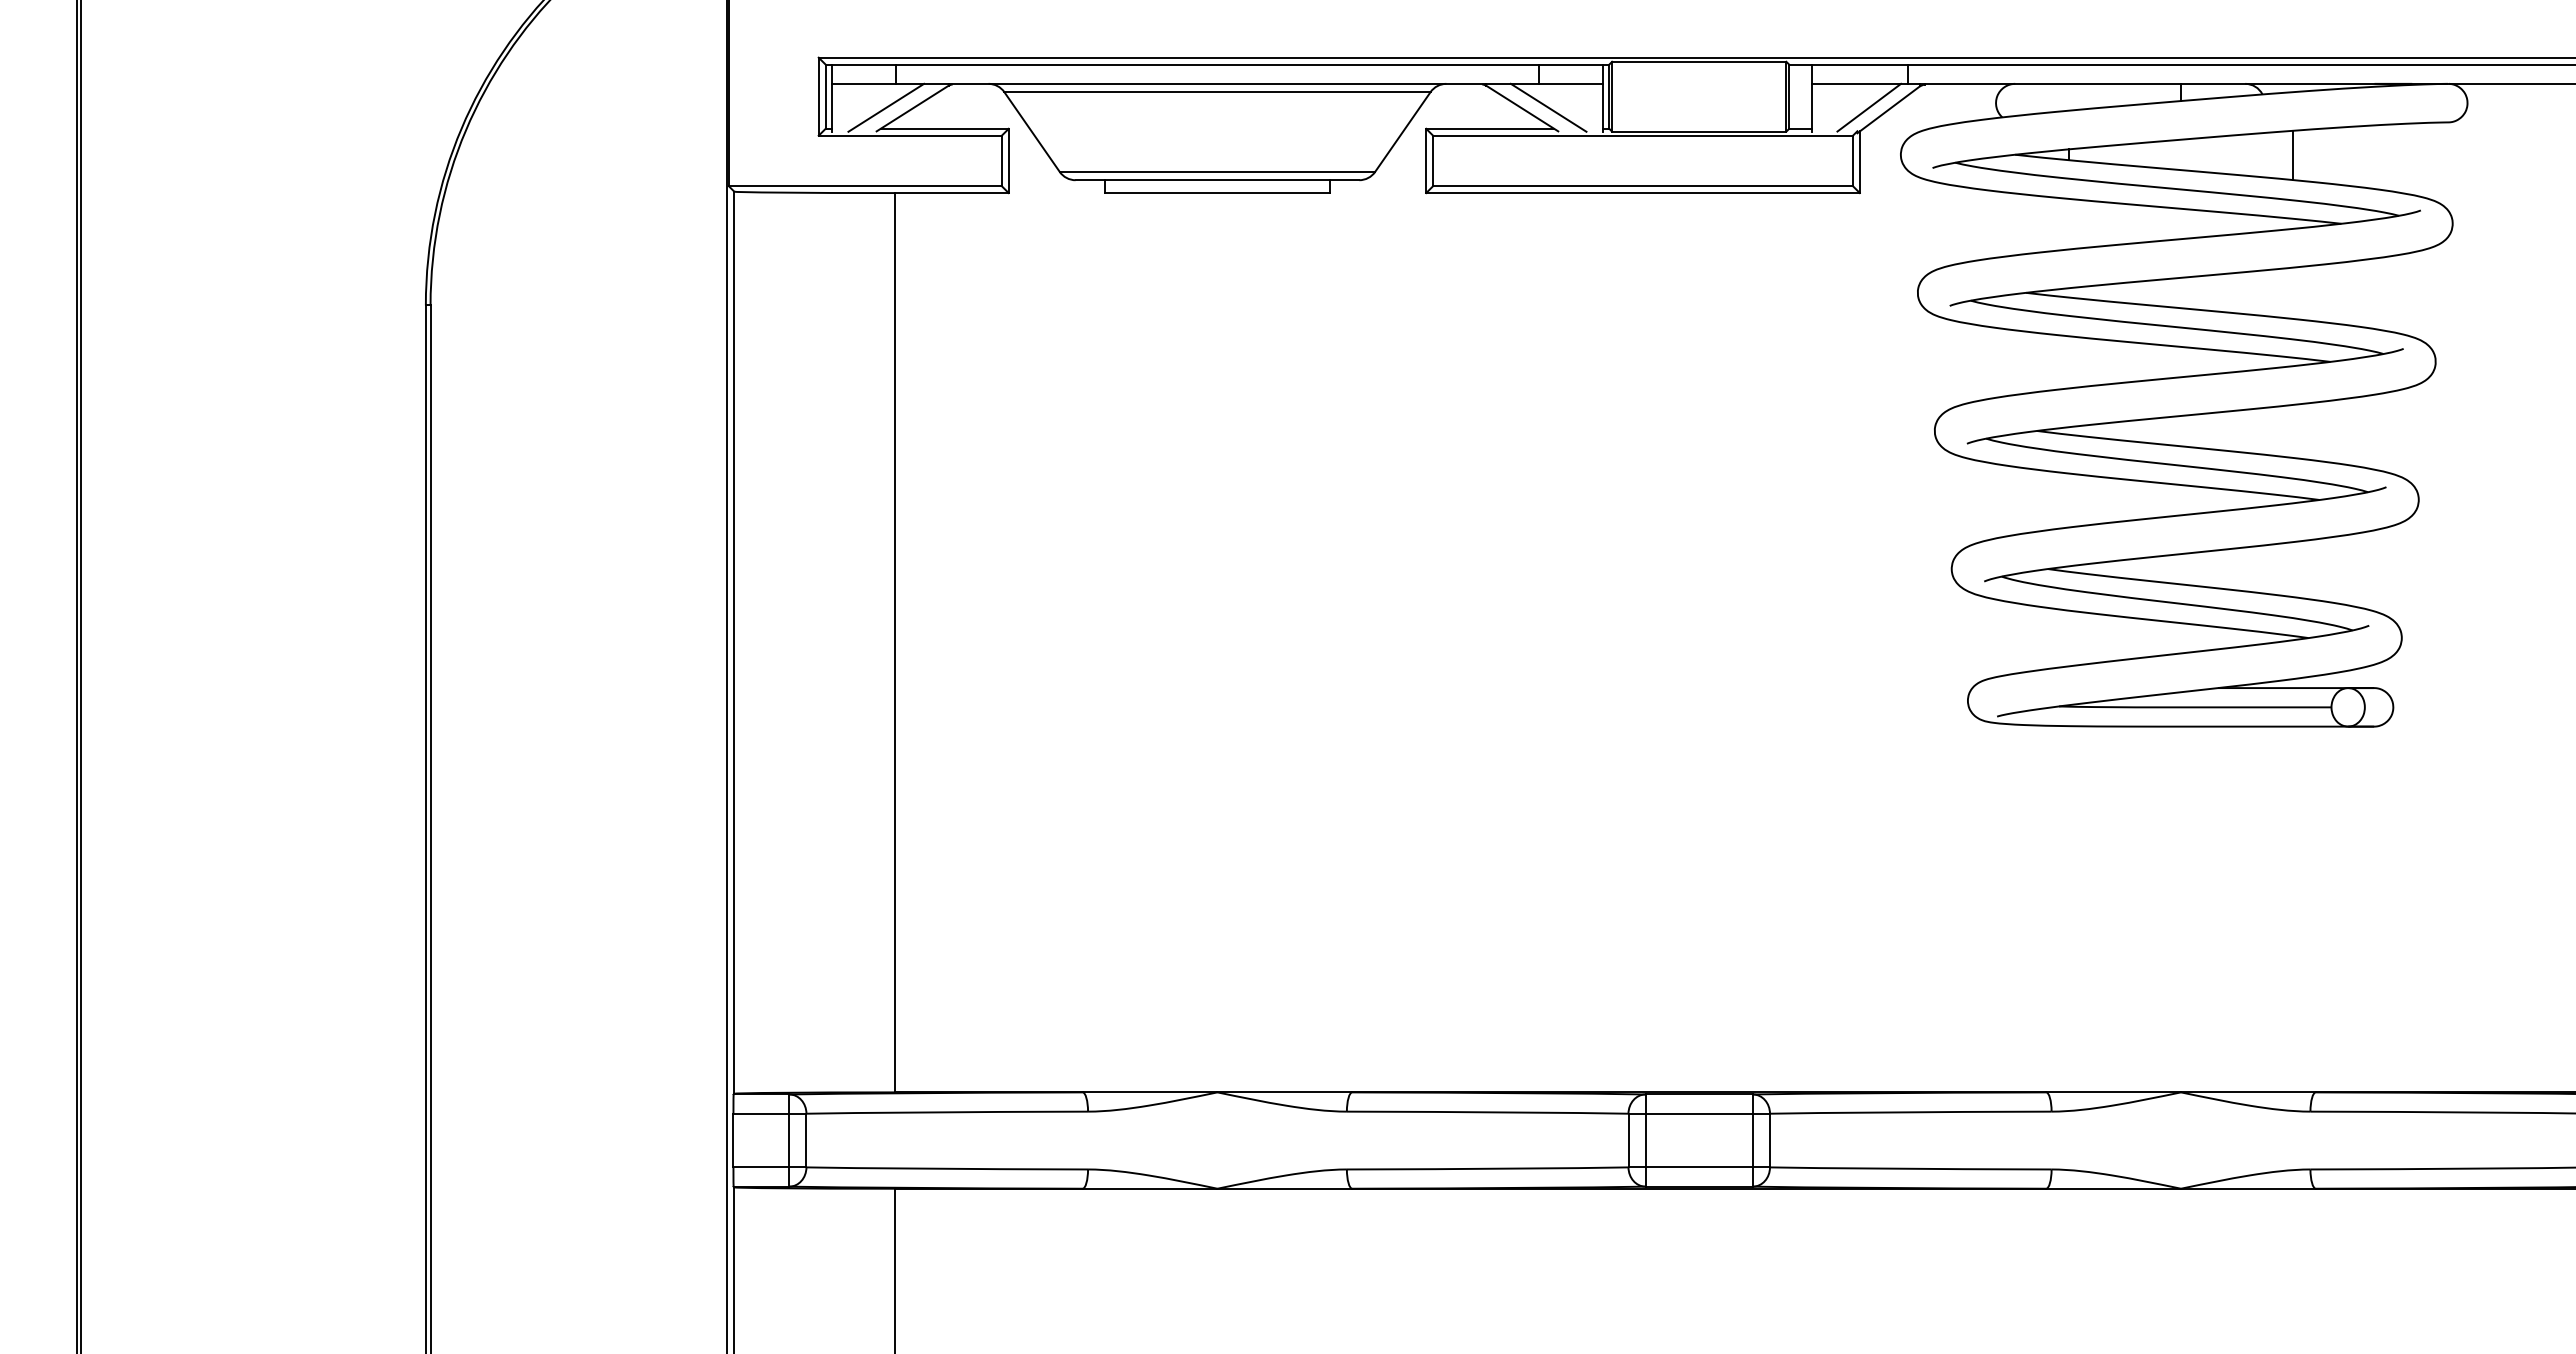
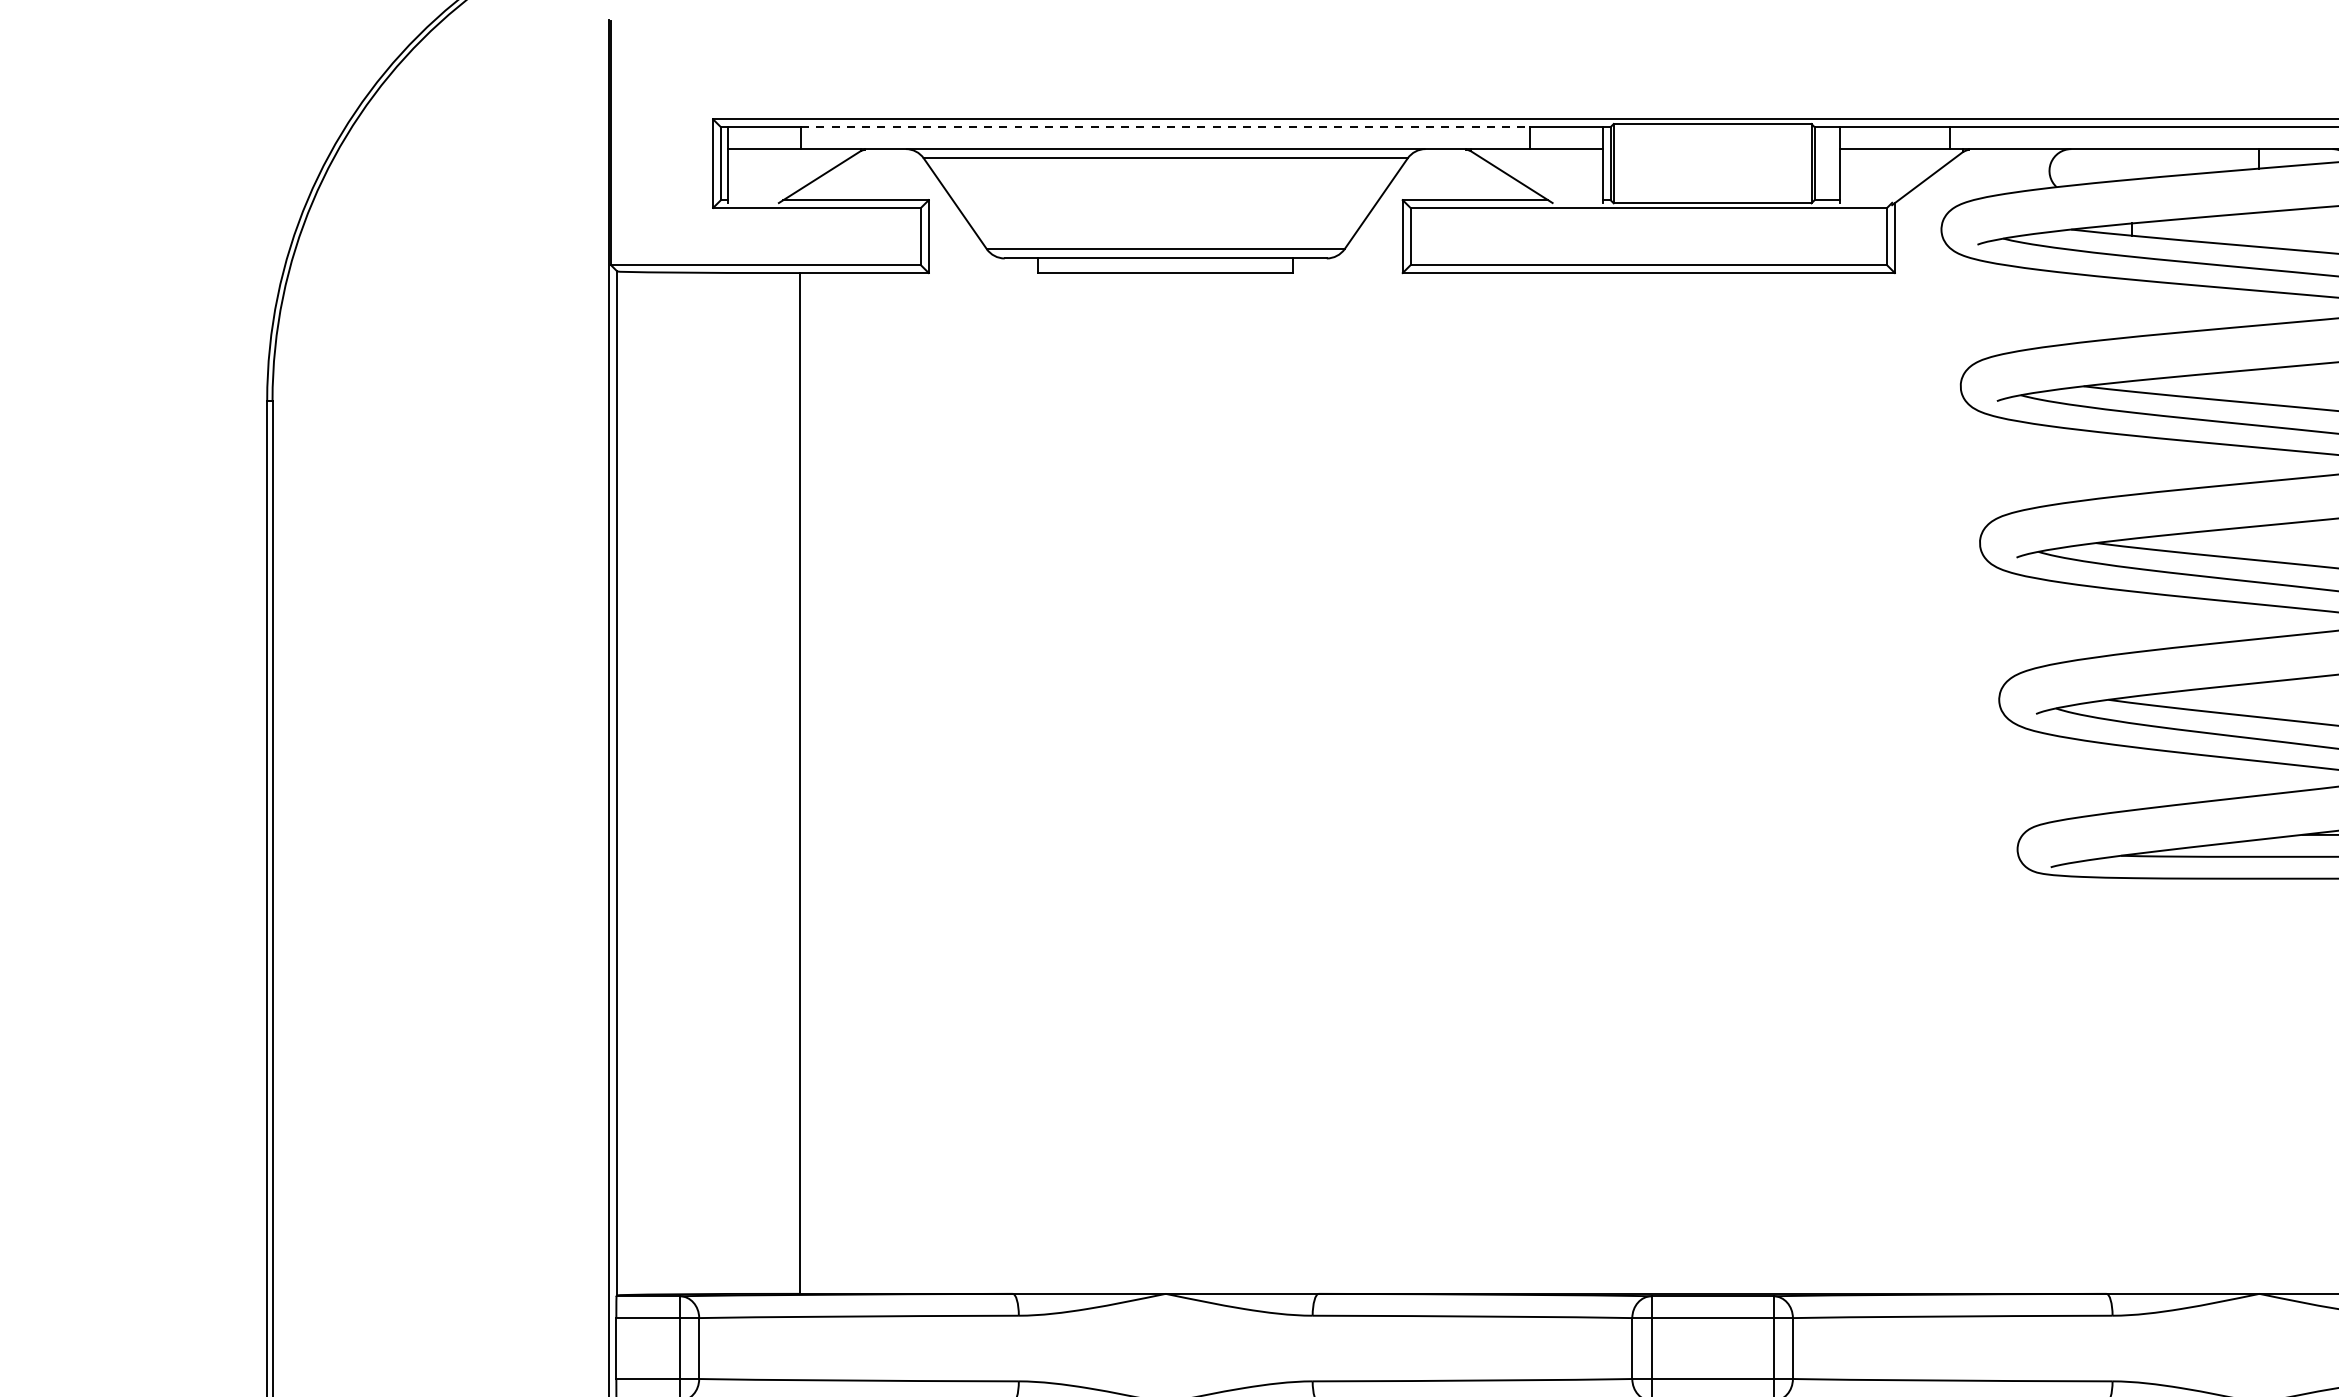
line: (1217, 64) -> (1165, 127), solid -> dashed
line: (886, 107) -> (790, 175), removed
line: (1548, 107) -> (1541, 175), removed
line: (1869, 107) -> (1905, 175), removed

